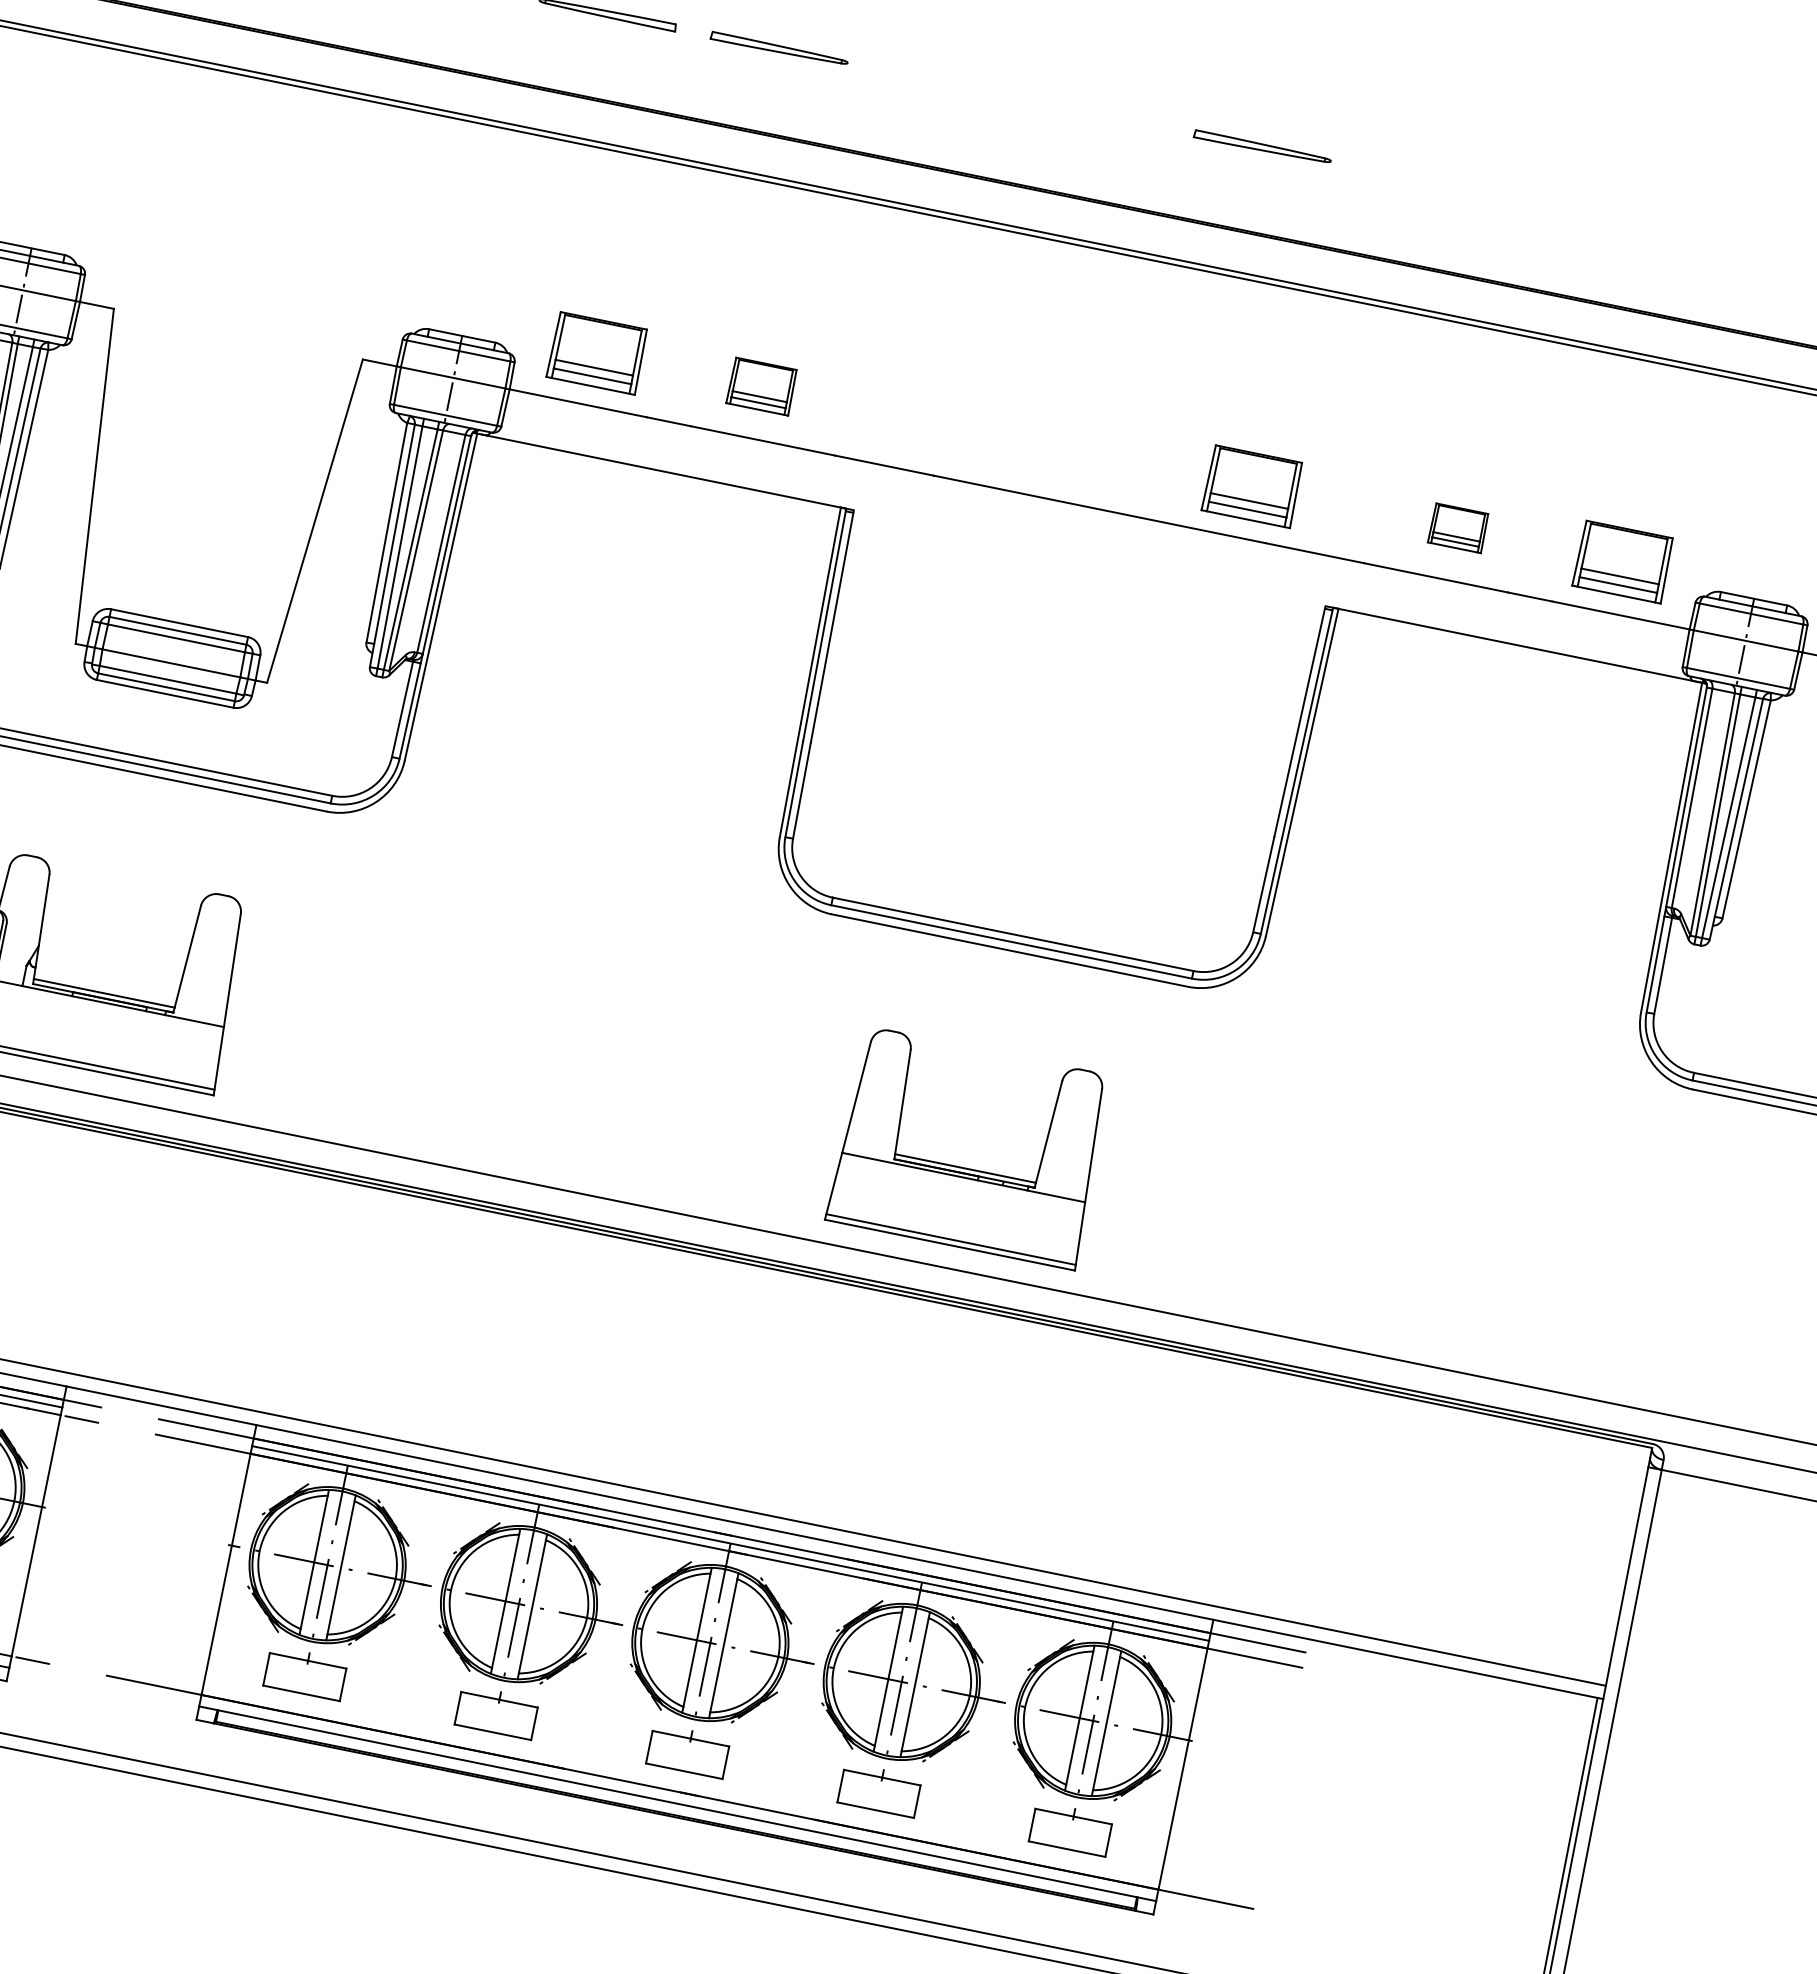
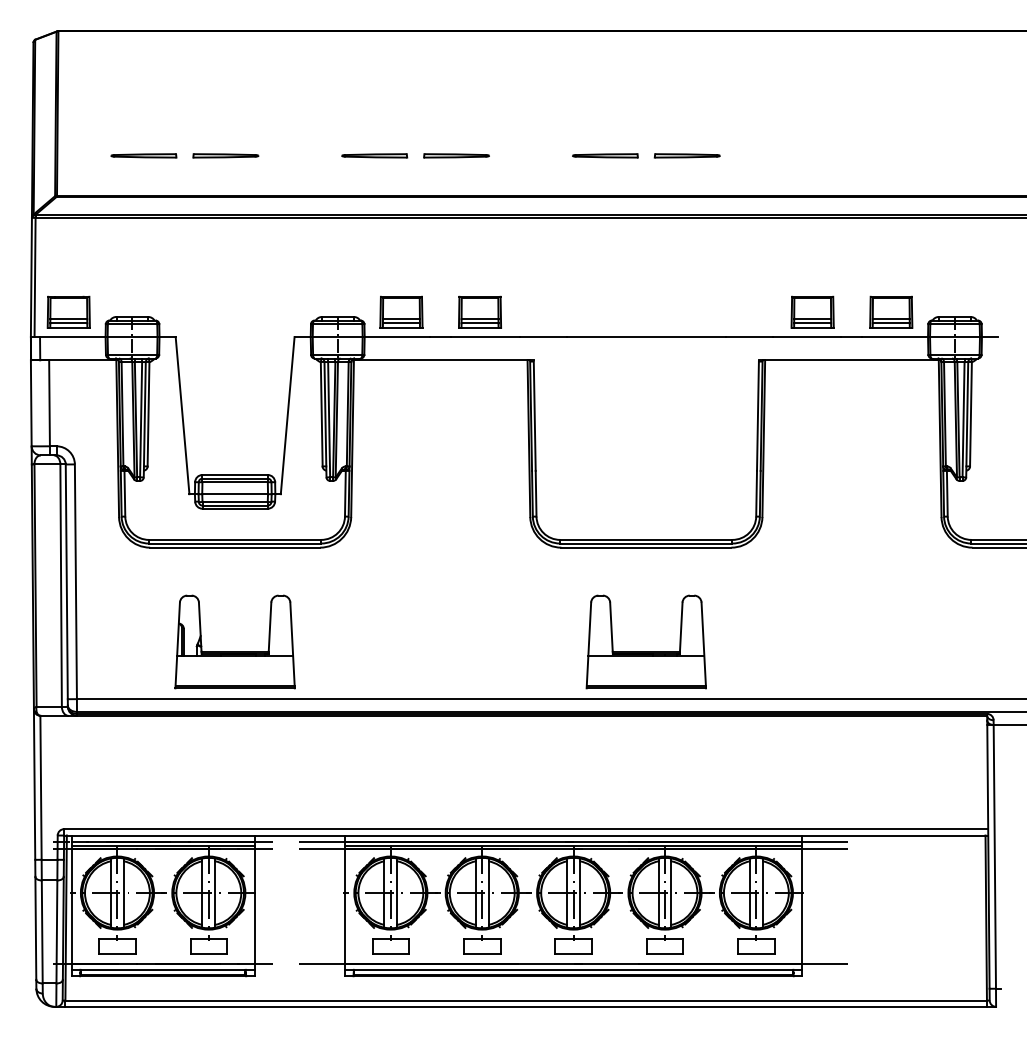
part: (1091, 111) -> (605, 155), added
part: (761, 384) -> (479, 311), size x1.43
part: (1253, 484) -> (714, 311), removed
part: (1458, 526) -> (812, 311), size x1.67

